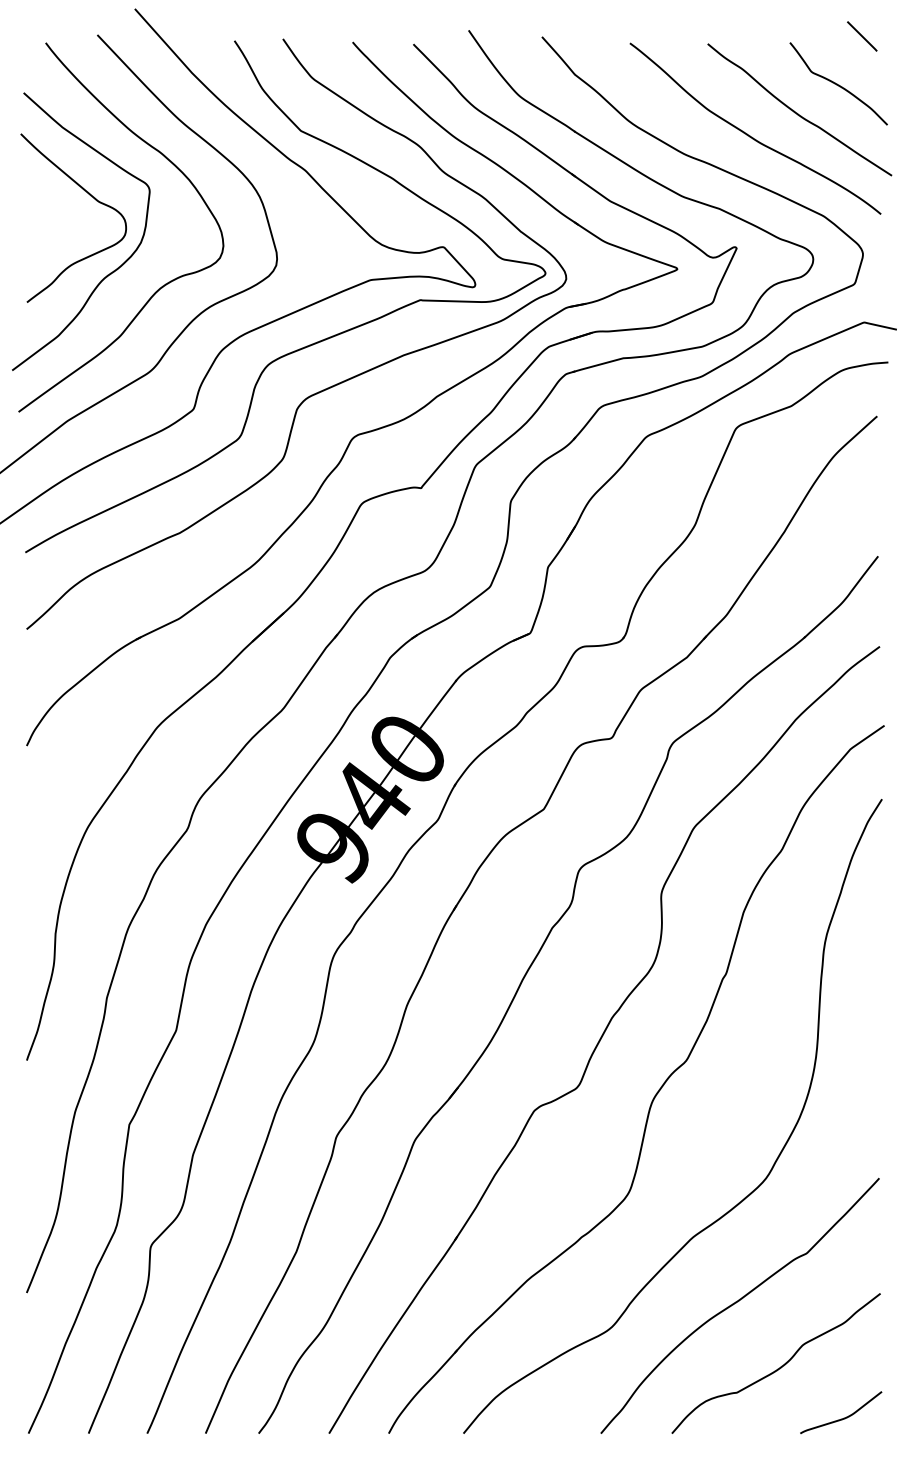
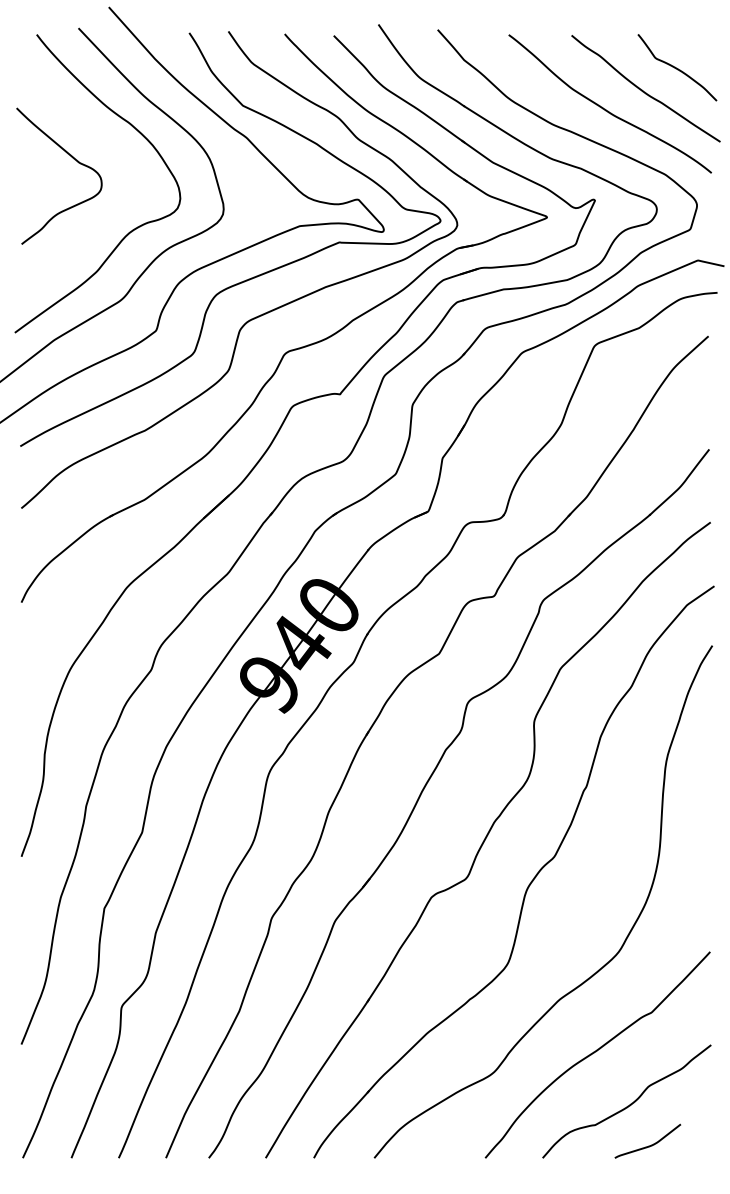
line: (862, 36) -> (696, 29), removed
curve: (110, 272) -> (89, 220), removed
curve: (843, 1417) -> (649, 1145), moved

